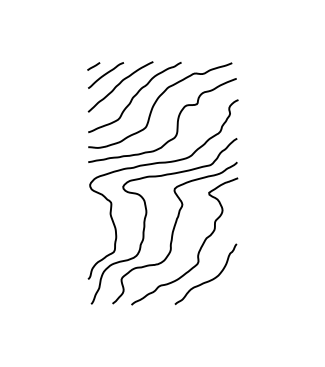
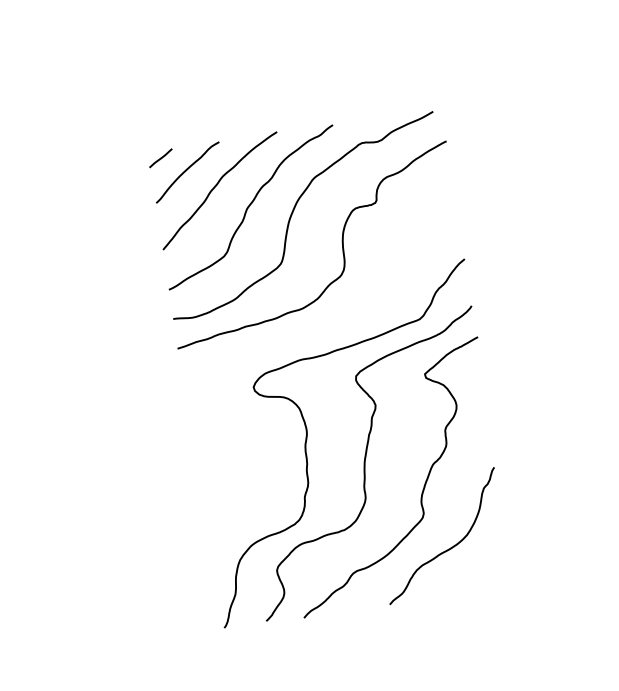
curve: (156, 164) -> (312, 333), removed

